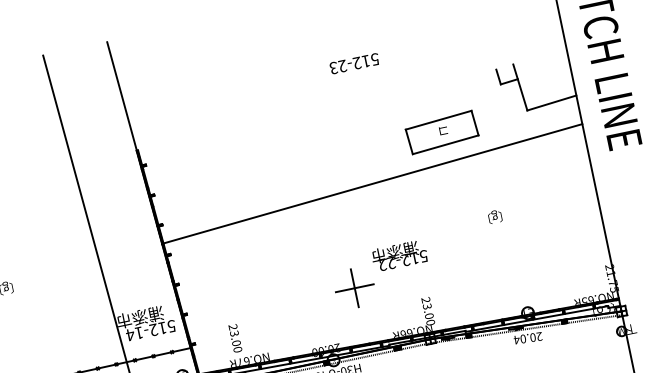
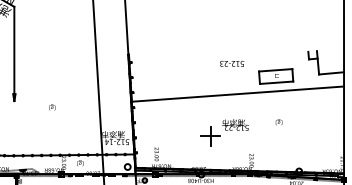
text: (355, 62) -> (232, 63), moved
text: (494, 217) -> (278, 122), moved
part: (380, 275) -> (224, 132), moved

